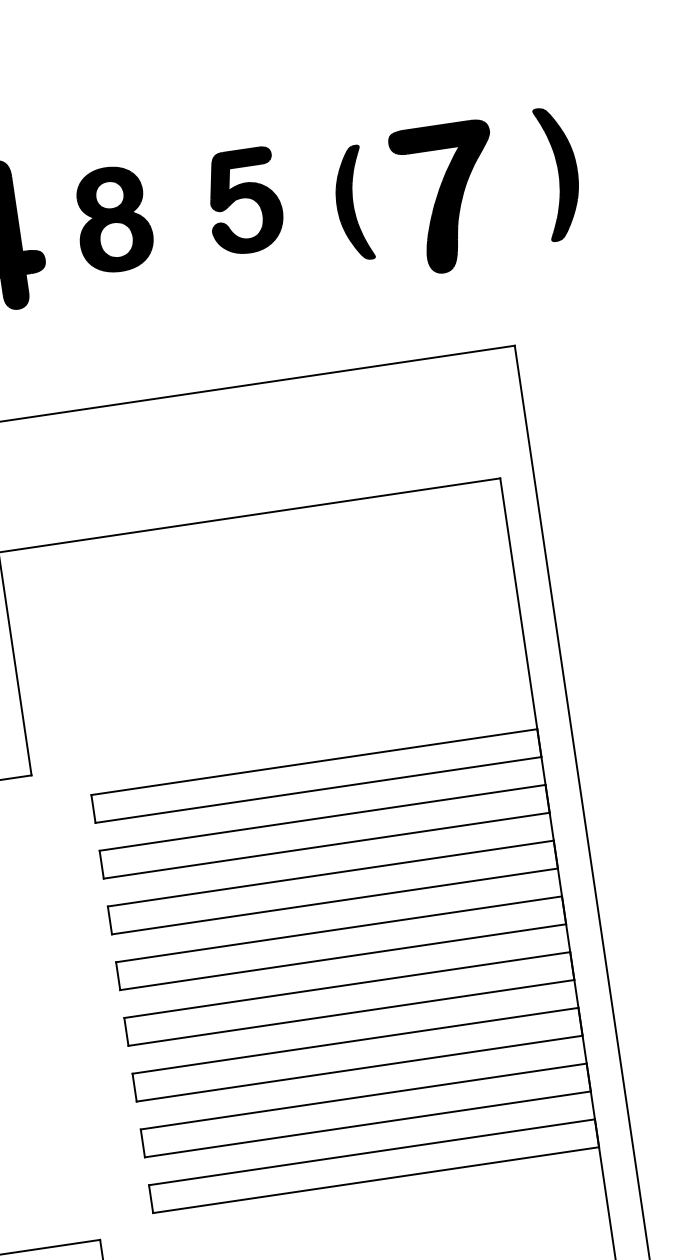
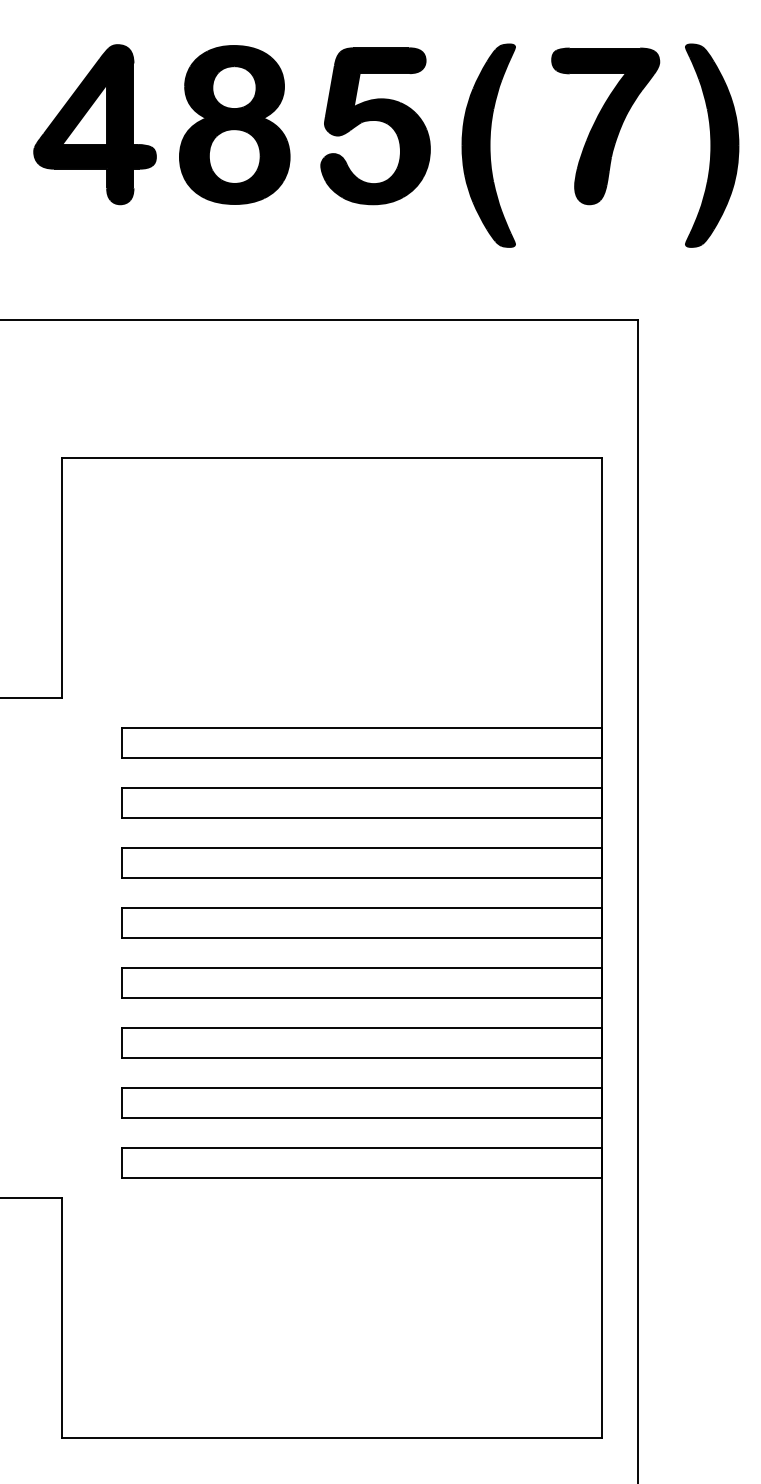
part: (560, 173) -> (712, 145), size x1.43
part: (447, 198) -> (605, 126), moved
part: (244, 201) -> (375, 126), size x1.43
part: (352, 203) -> (488, 145), size x1.67
part: (113, 219) -> (234, 124), size x1.43

